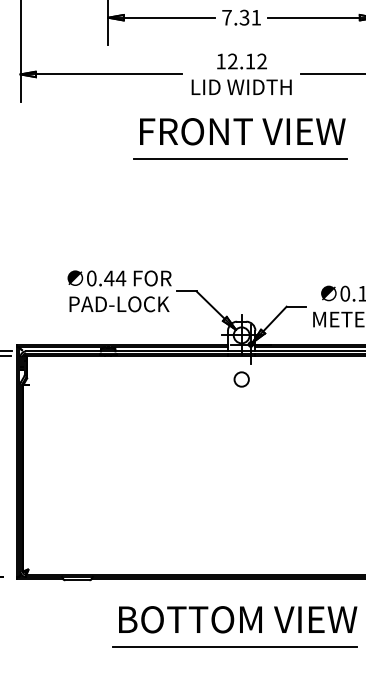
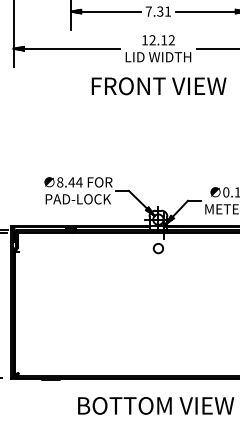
line: (240, 158) -> (157, 103), removed
text: (92, 278) -> (60, 182), 0.44 -> 8.44
line: (234, 646) -> (153, 423), removed

